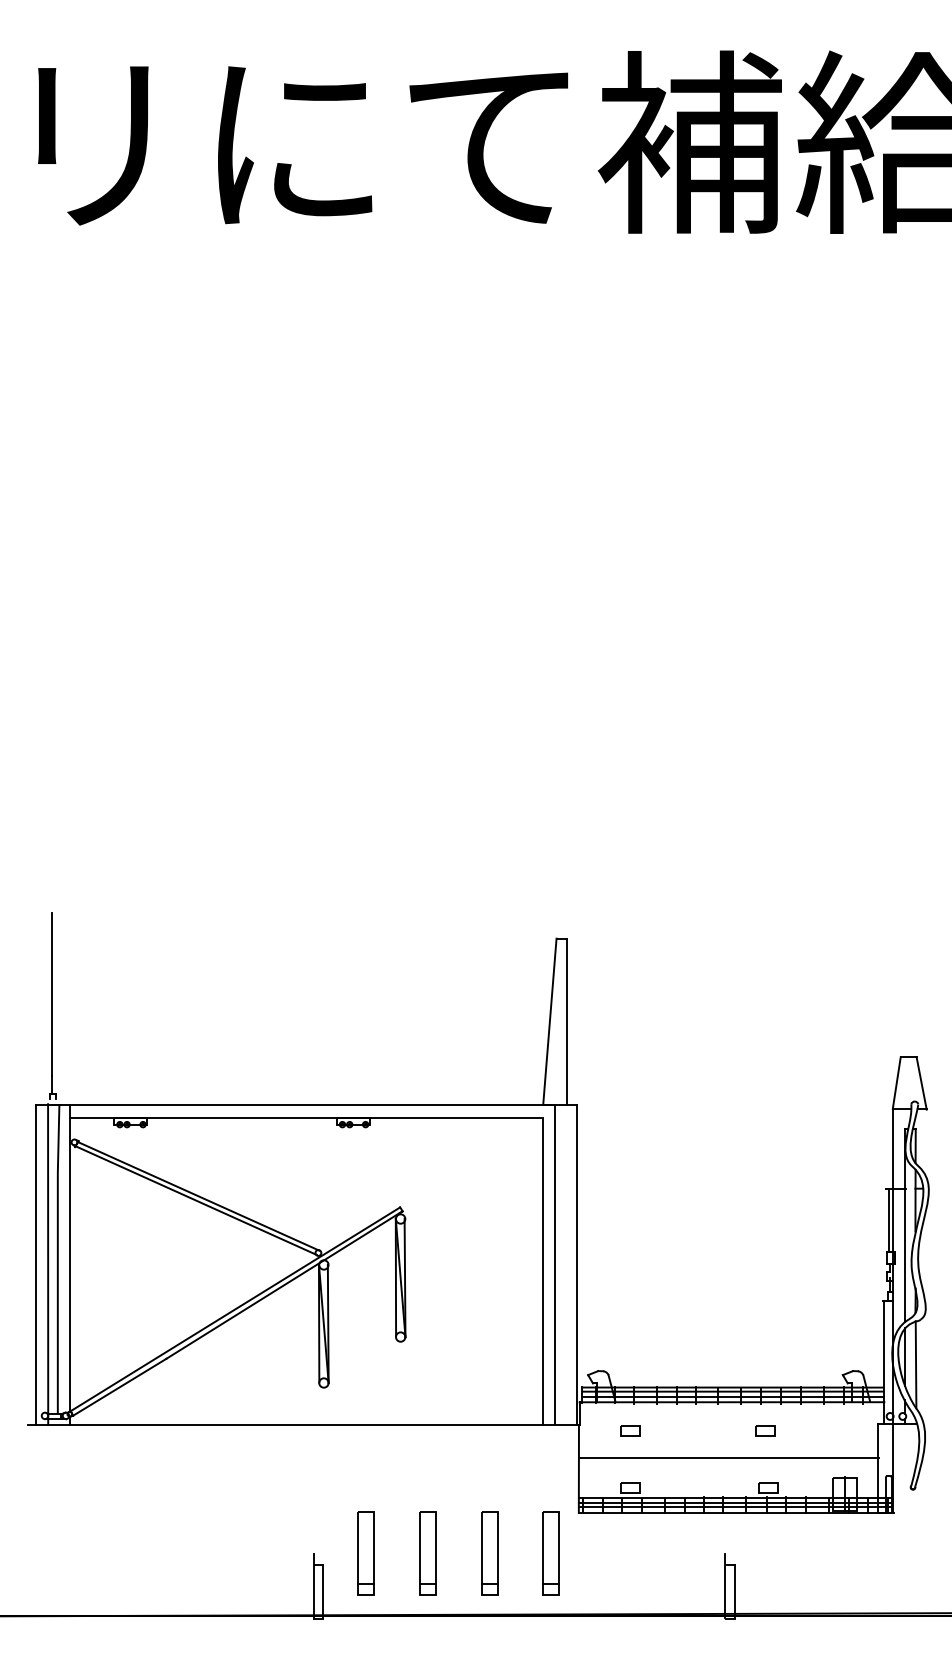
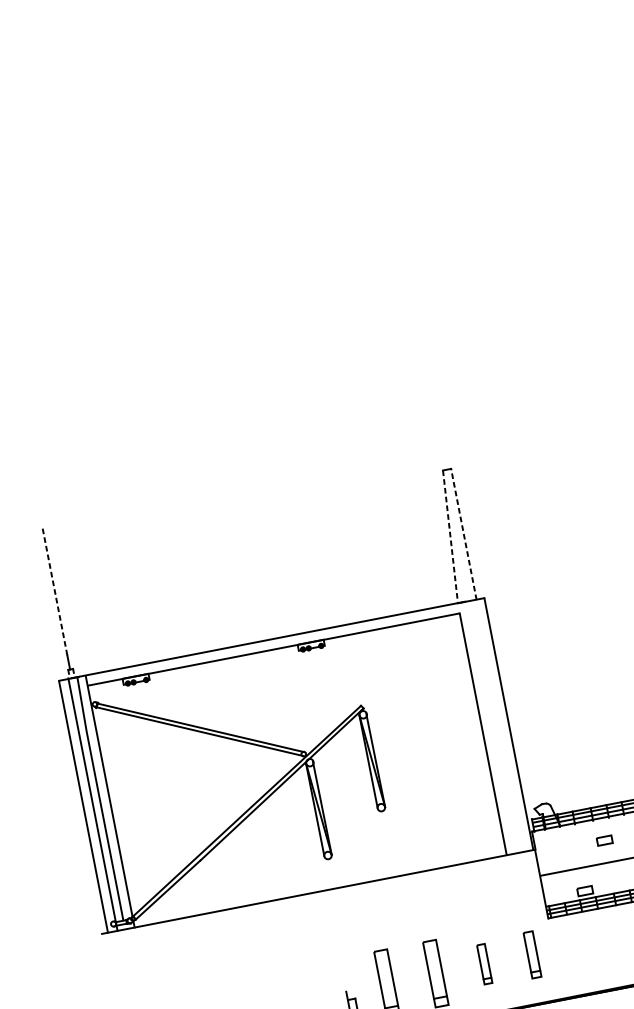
line: (52, 993) -> (54, 590), solid -> dashed
line: (566, 1021) -> (463, 534), solid -> dashed
line: (549, 1022) -> (450, 537), solid -> dashed
line: (555, 1263) -> (491, 726), removed
part: (630, 1430) -> (604, 840), moved
part: (489, 1553) -> (484, 964), size x0.6
part: (550, 1553) -> (532, 955), size x0.7

